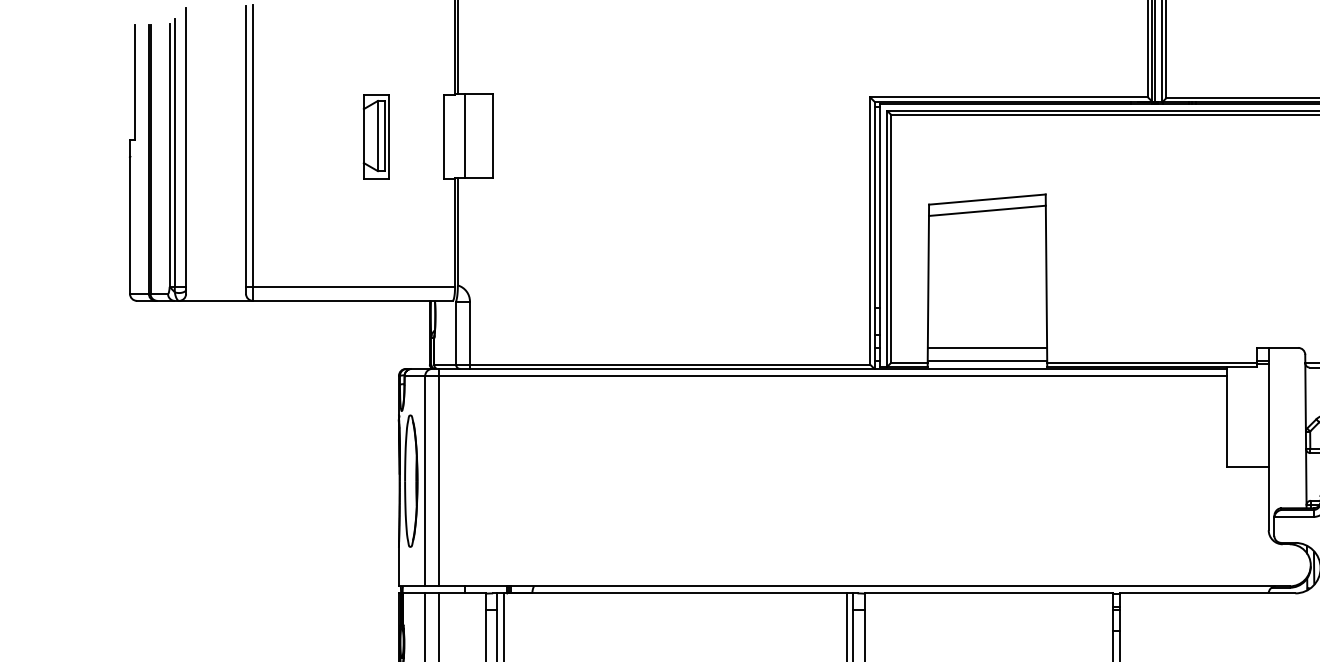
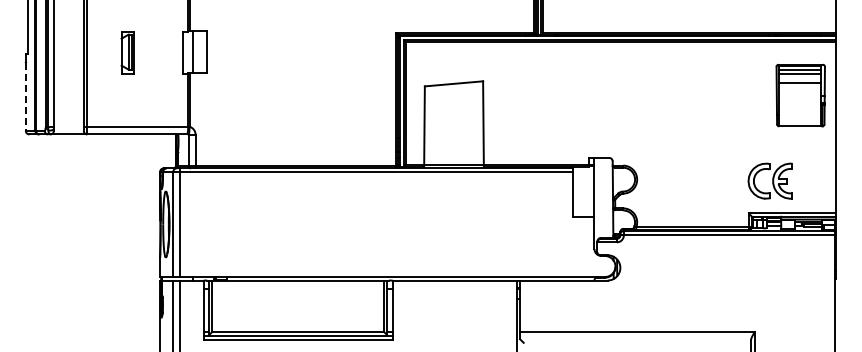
part: (375, 136) -> (127, 52), moved
line: (986, 210) -> (453, 89), removed
line: (129, 226) -> (25, 97), solid -> dashed
line: (986, 347) -> (453, 157), removed

